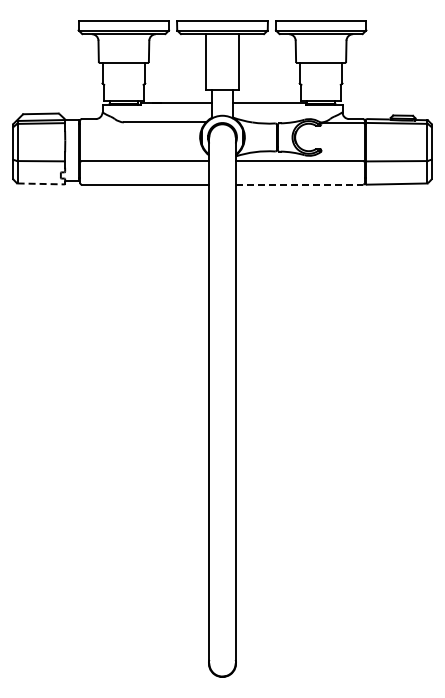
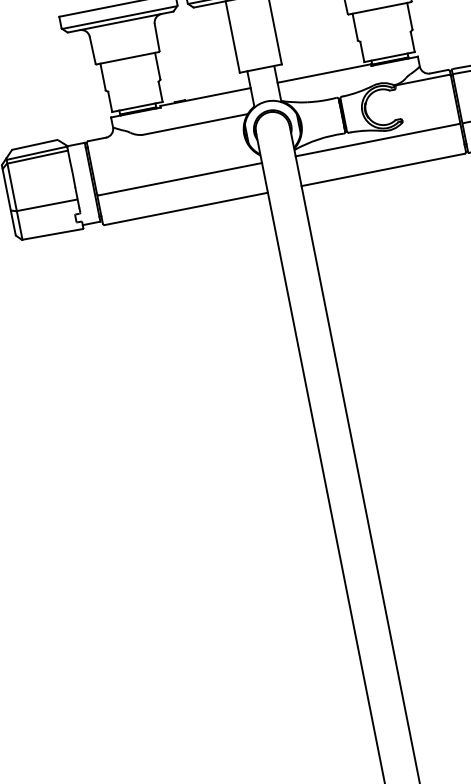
line: (41, 183) -> (53, 233), dashed -> solid
line: (299, 184) -> (383, 169), dashed -> solid

